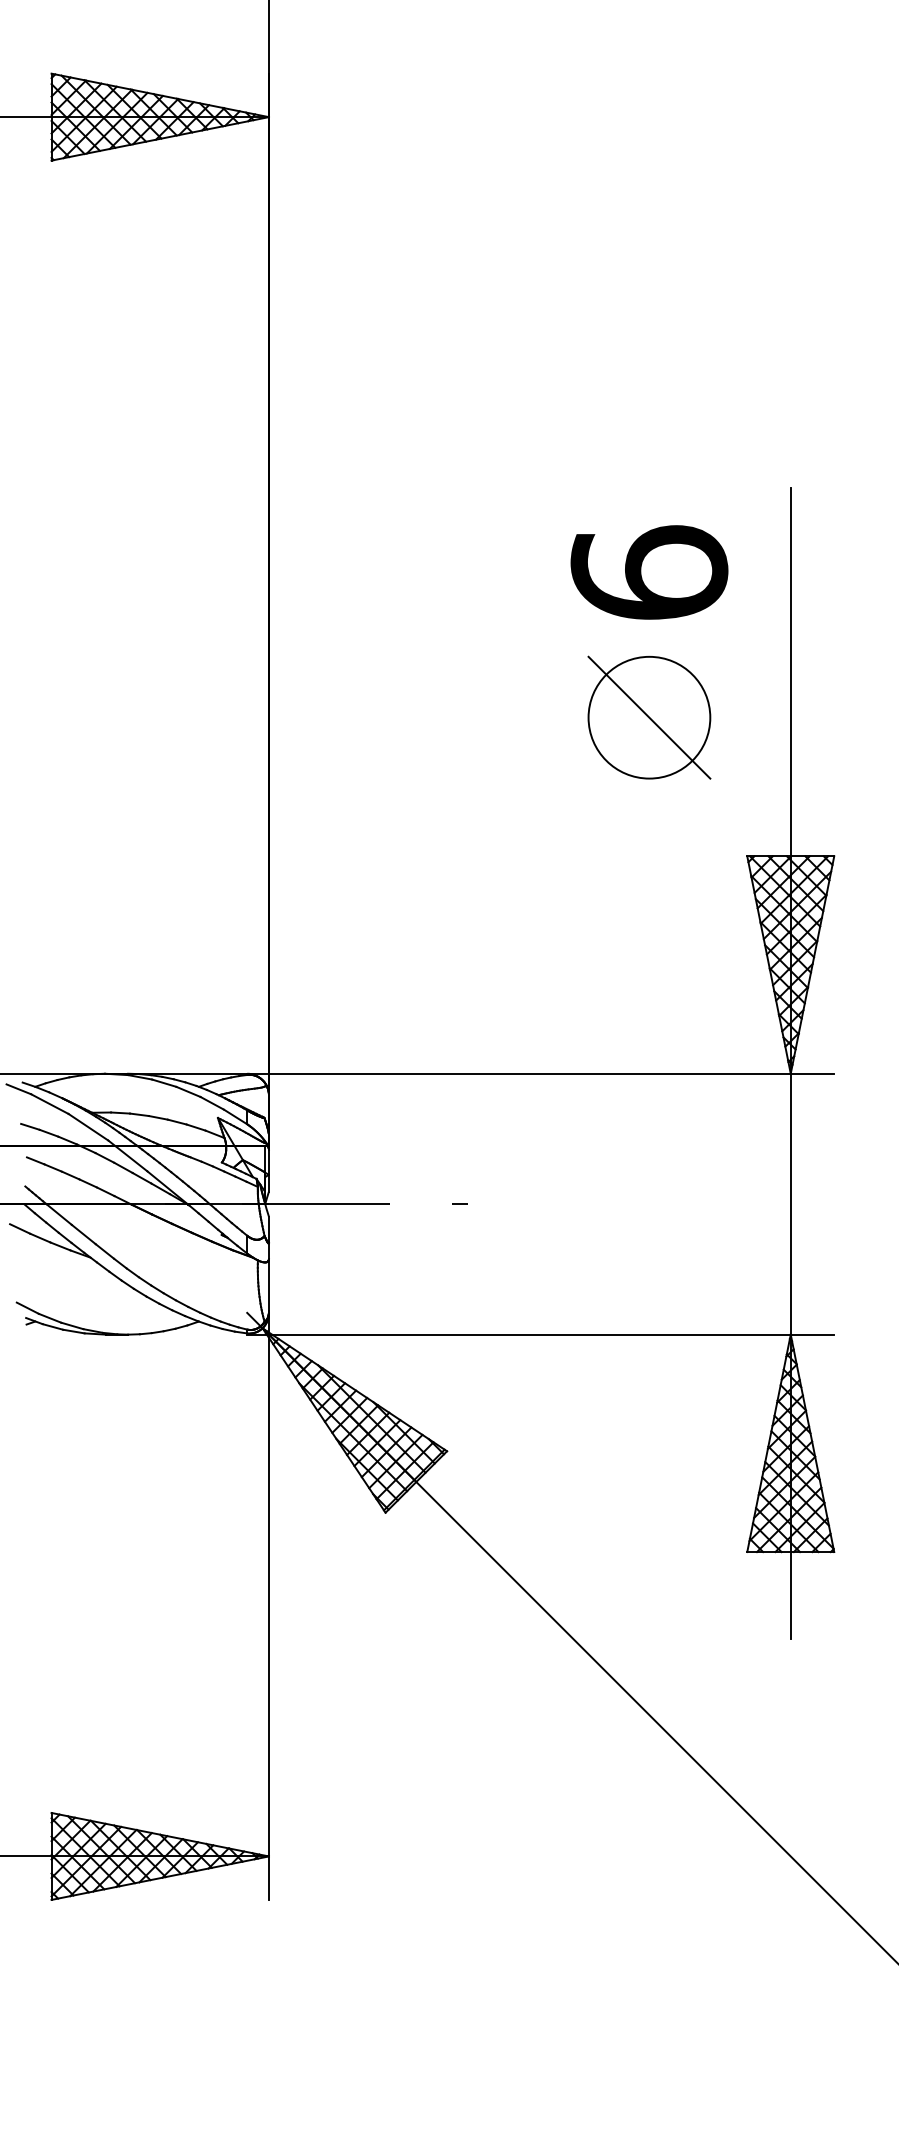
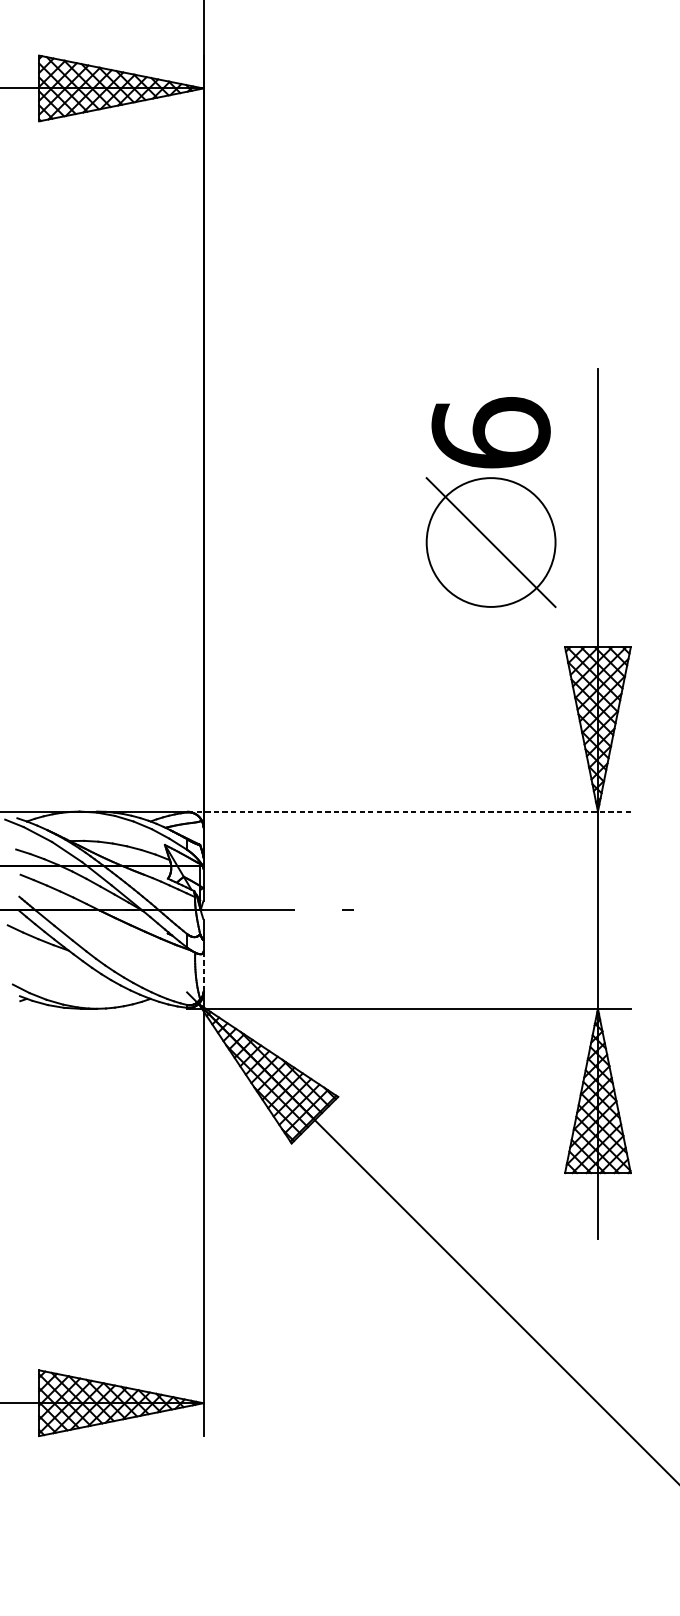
part: (649, 717) -> (491, 542), size x1.4
line: (540, 1073) -> (408, 811), solid -> dashed
line: (268, 1285) -> (203, 971), solid -> dashed

